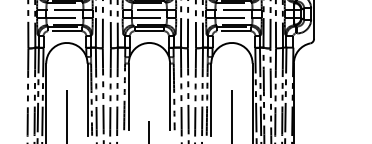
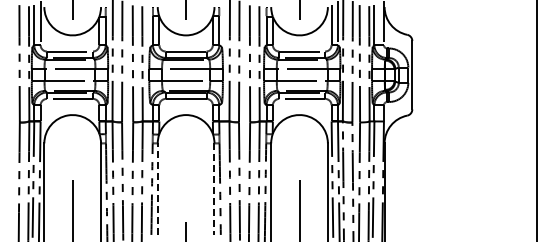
line: (128, 97) -> (157, 189), solid -> dashed
line: (170, 97) -> (214, 189), solid -> dashed

